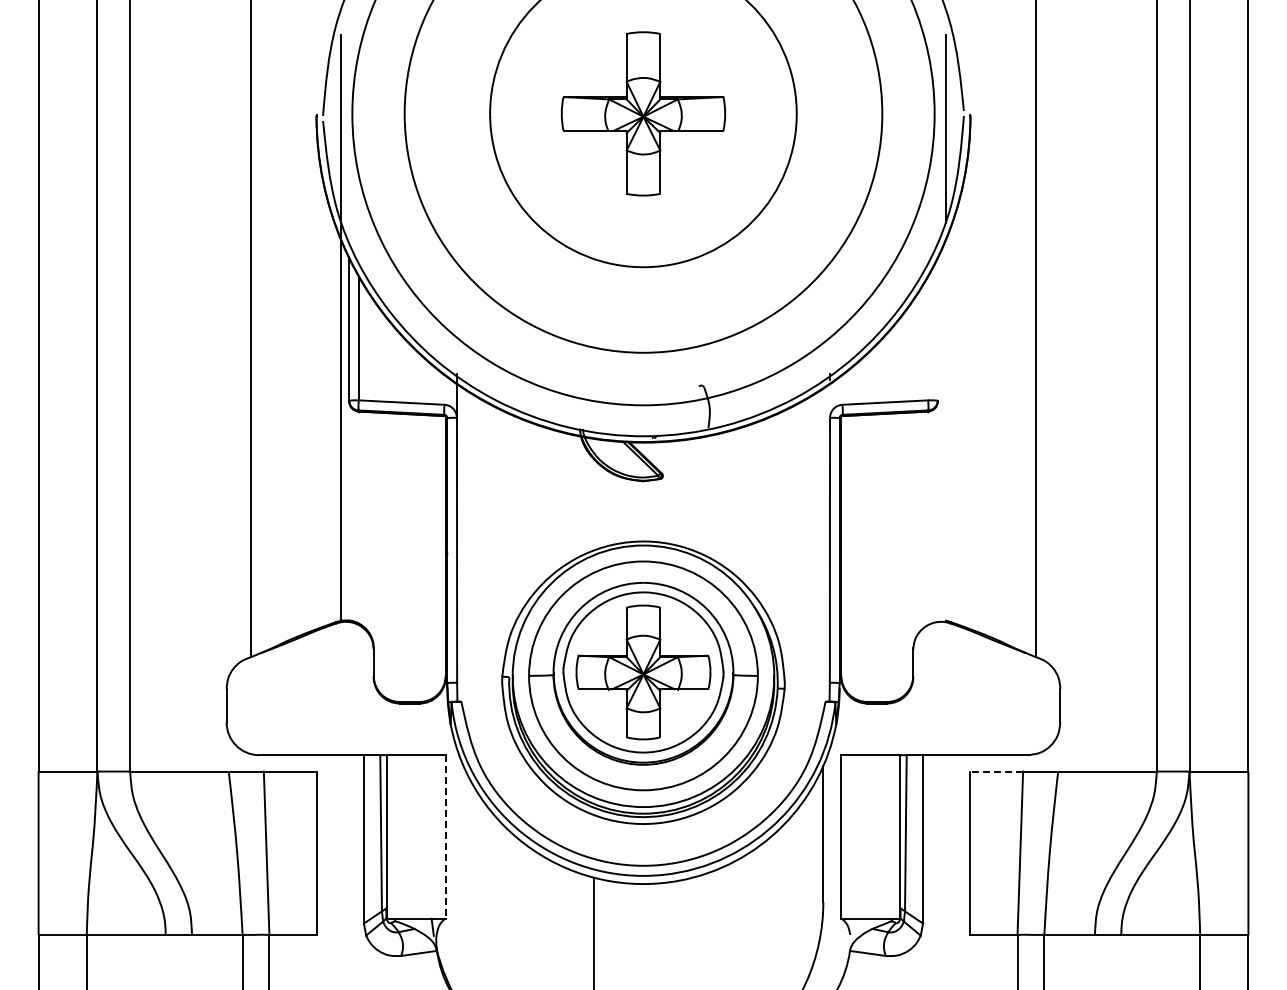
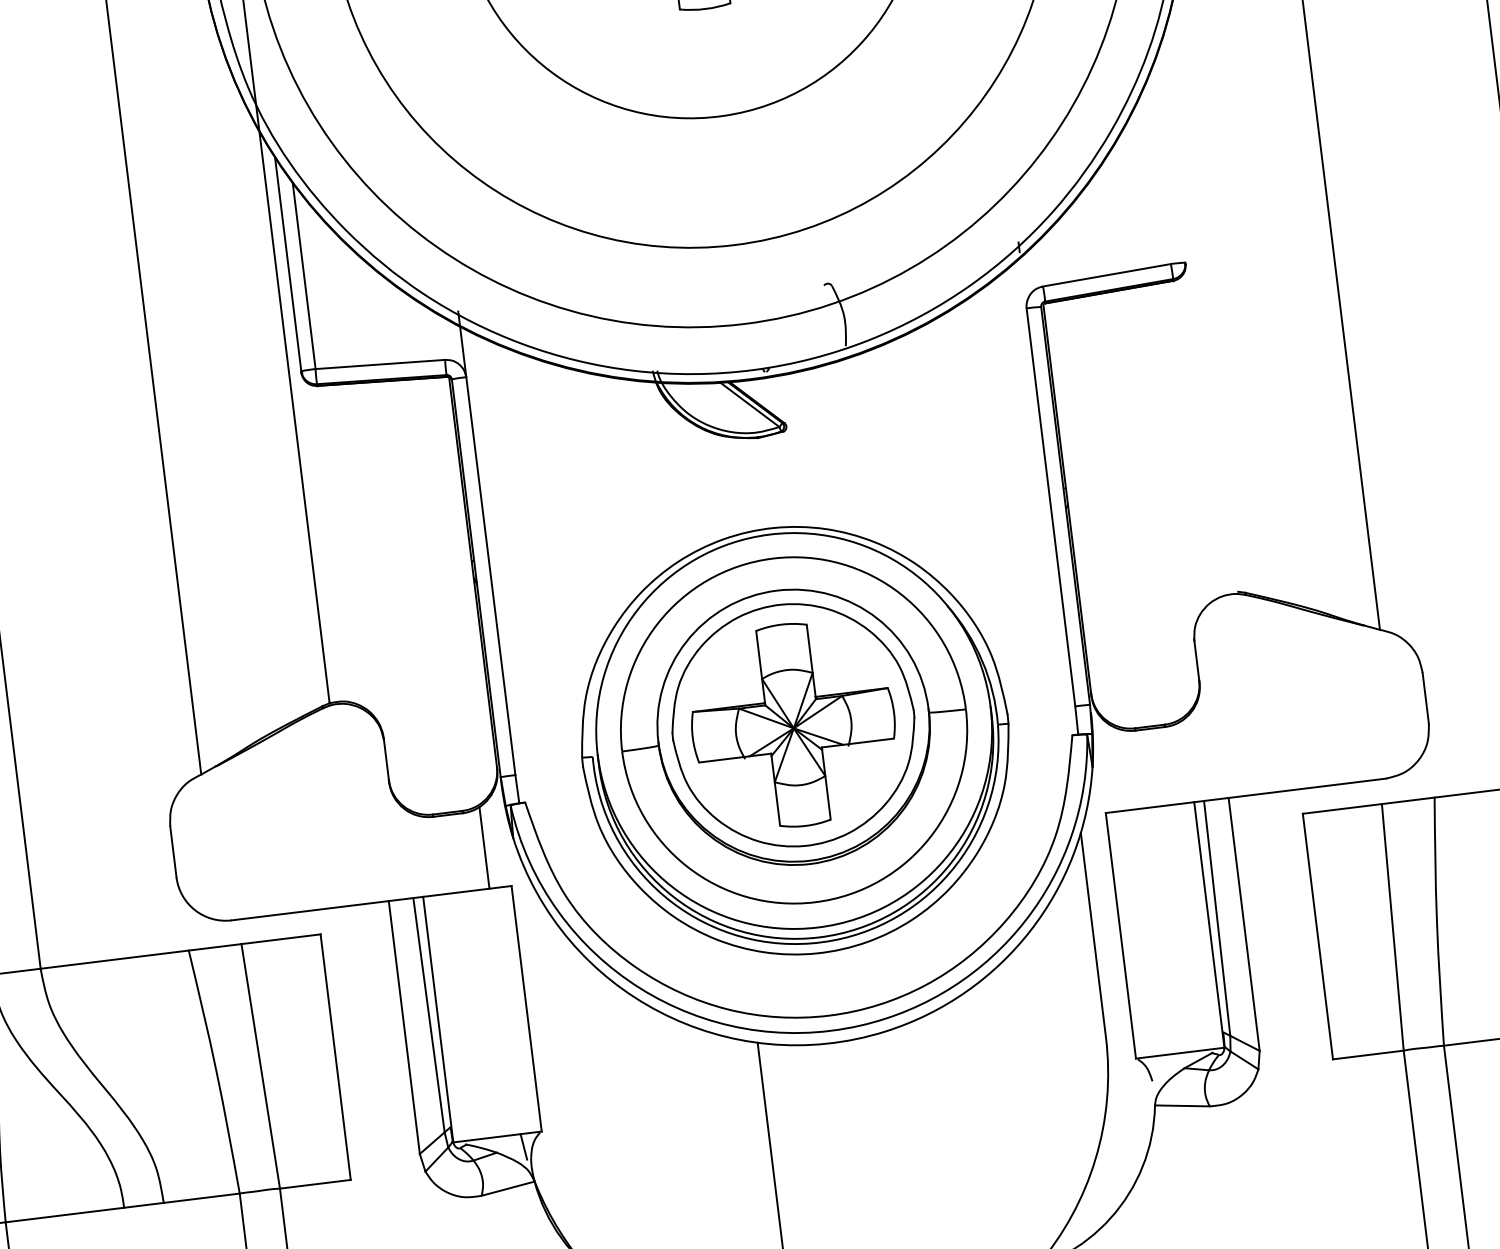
line: (430, 727) -> (483, 847), added
line: (996, 771) -> (1341, 808), dashed -> solid
line: (445, 836) -> (526, 1008), dashed -> solid

